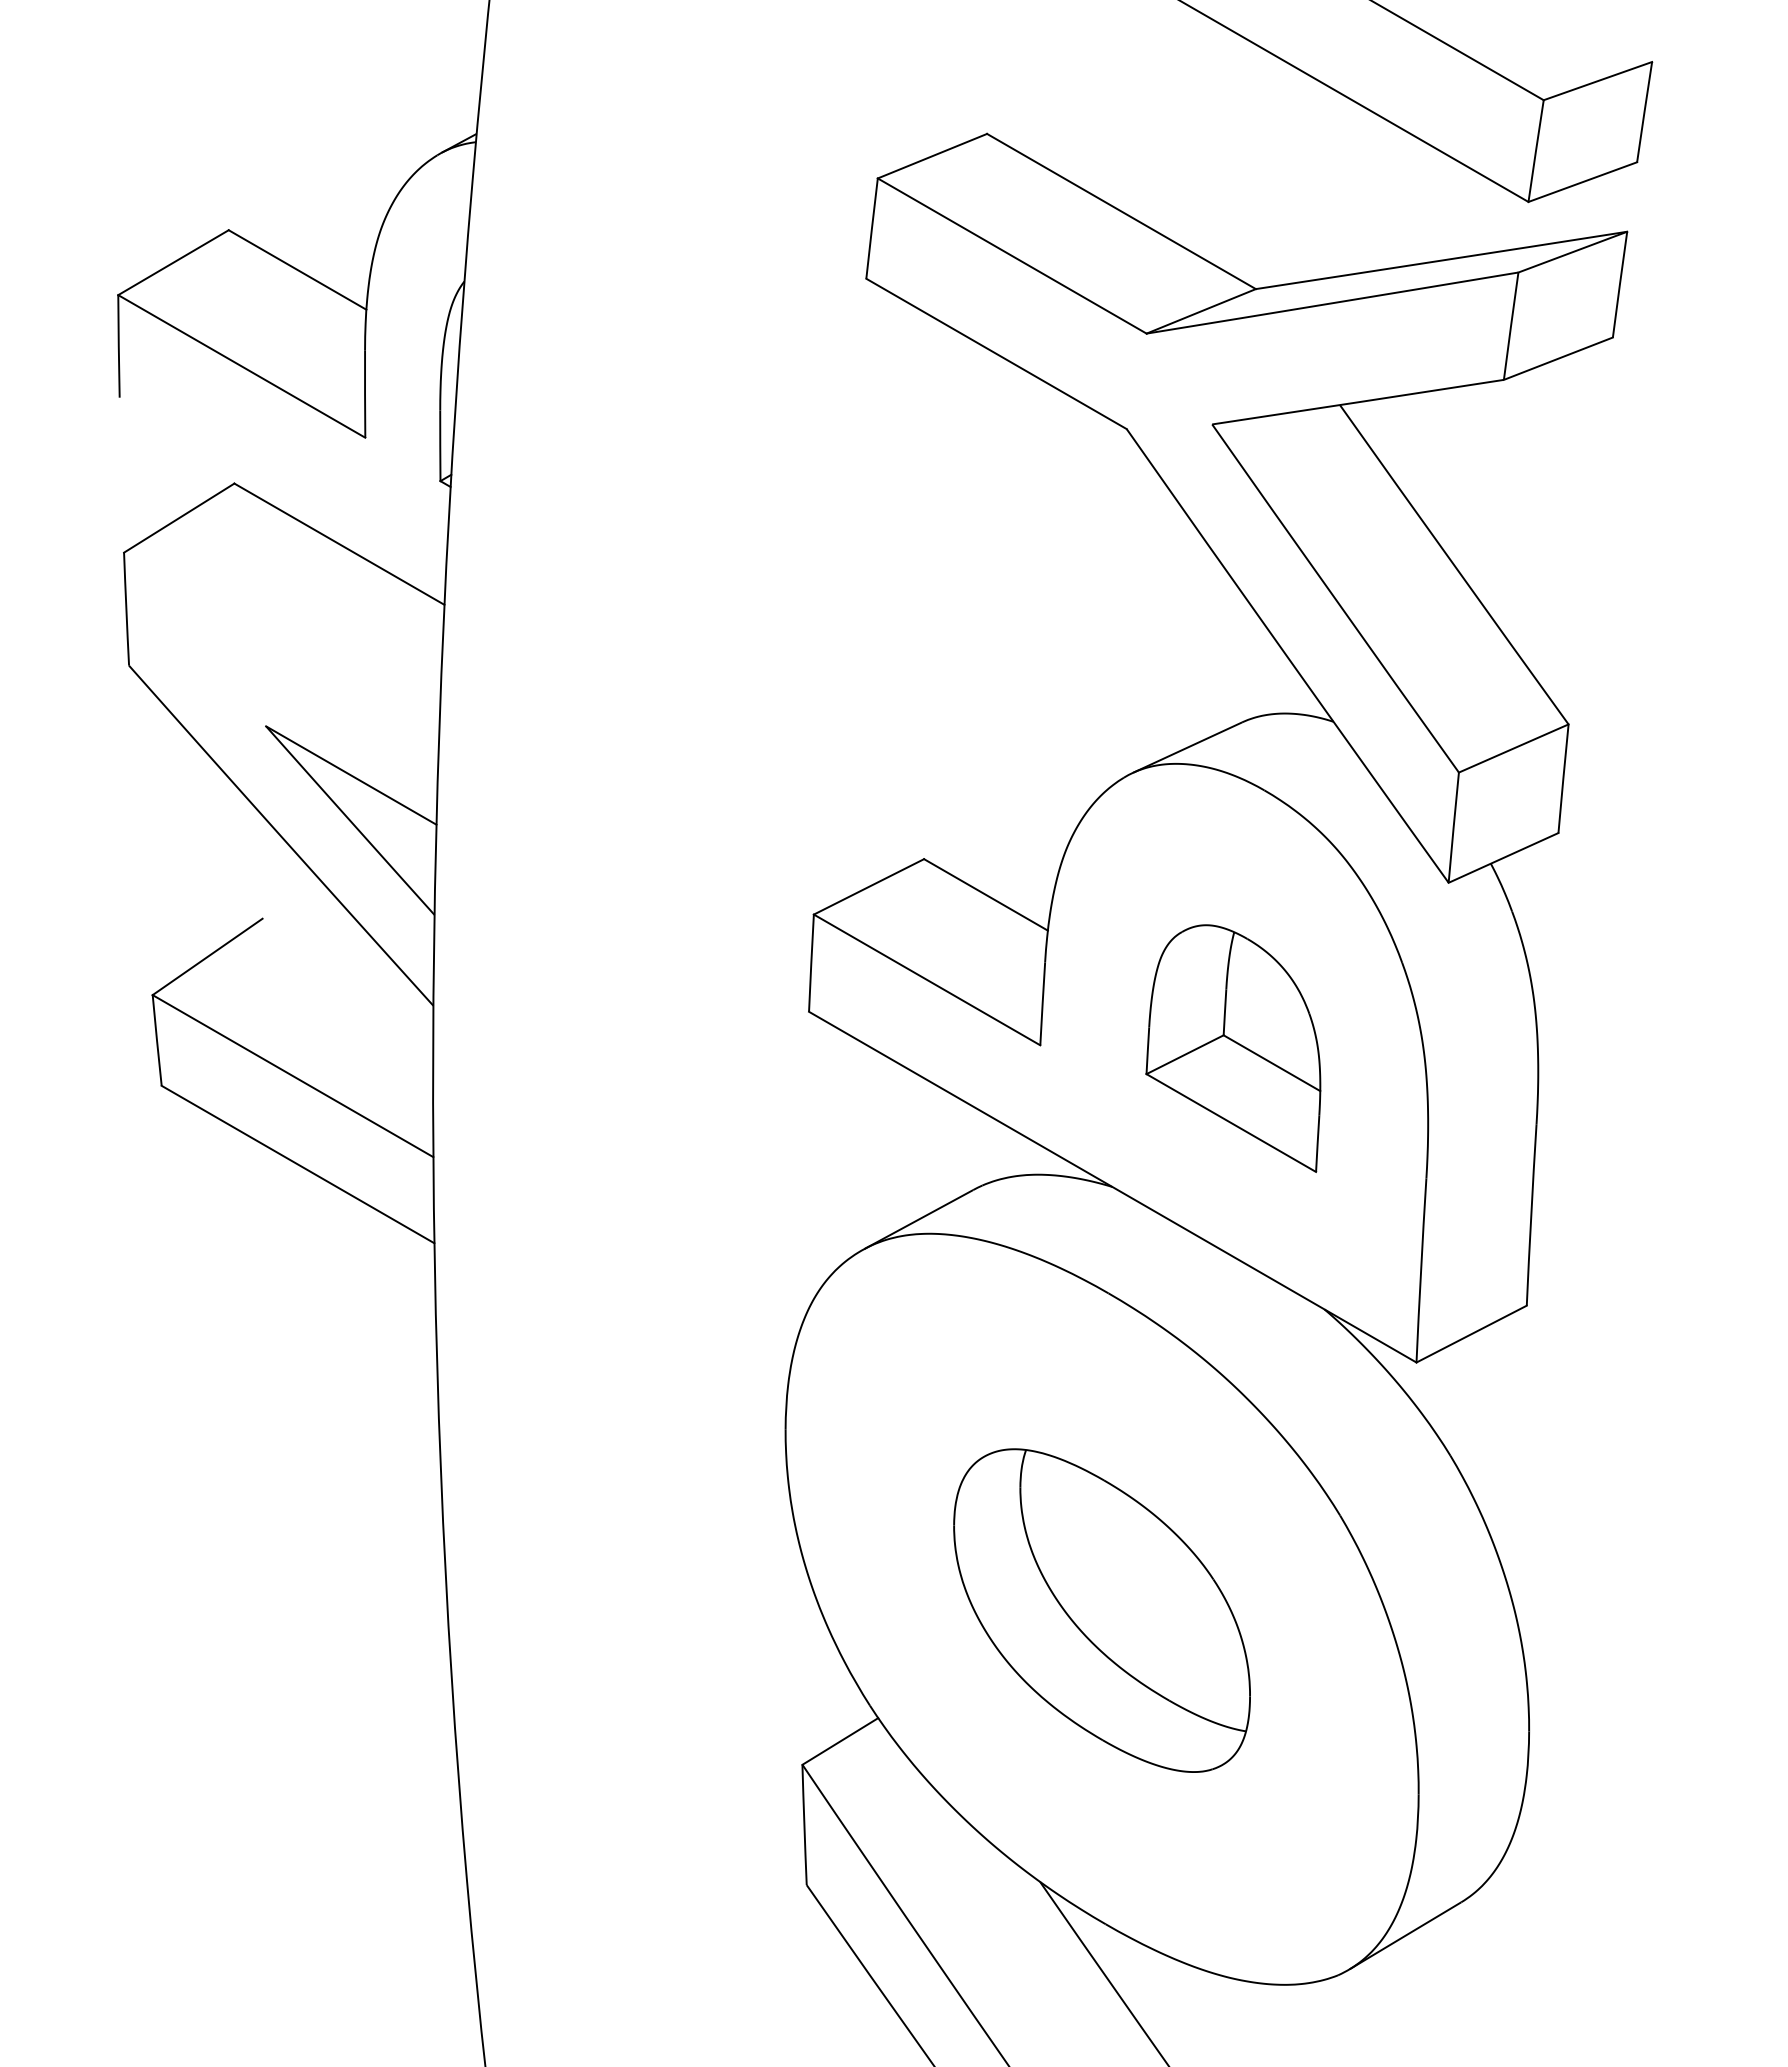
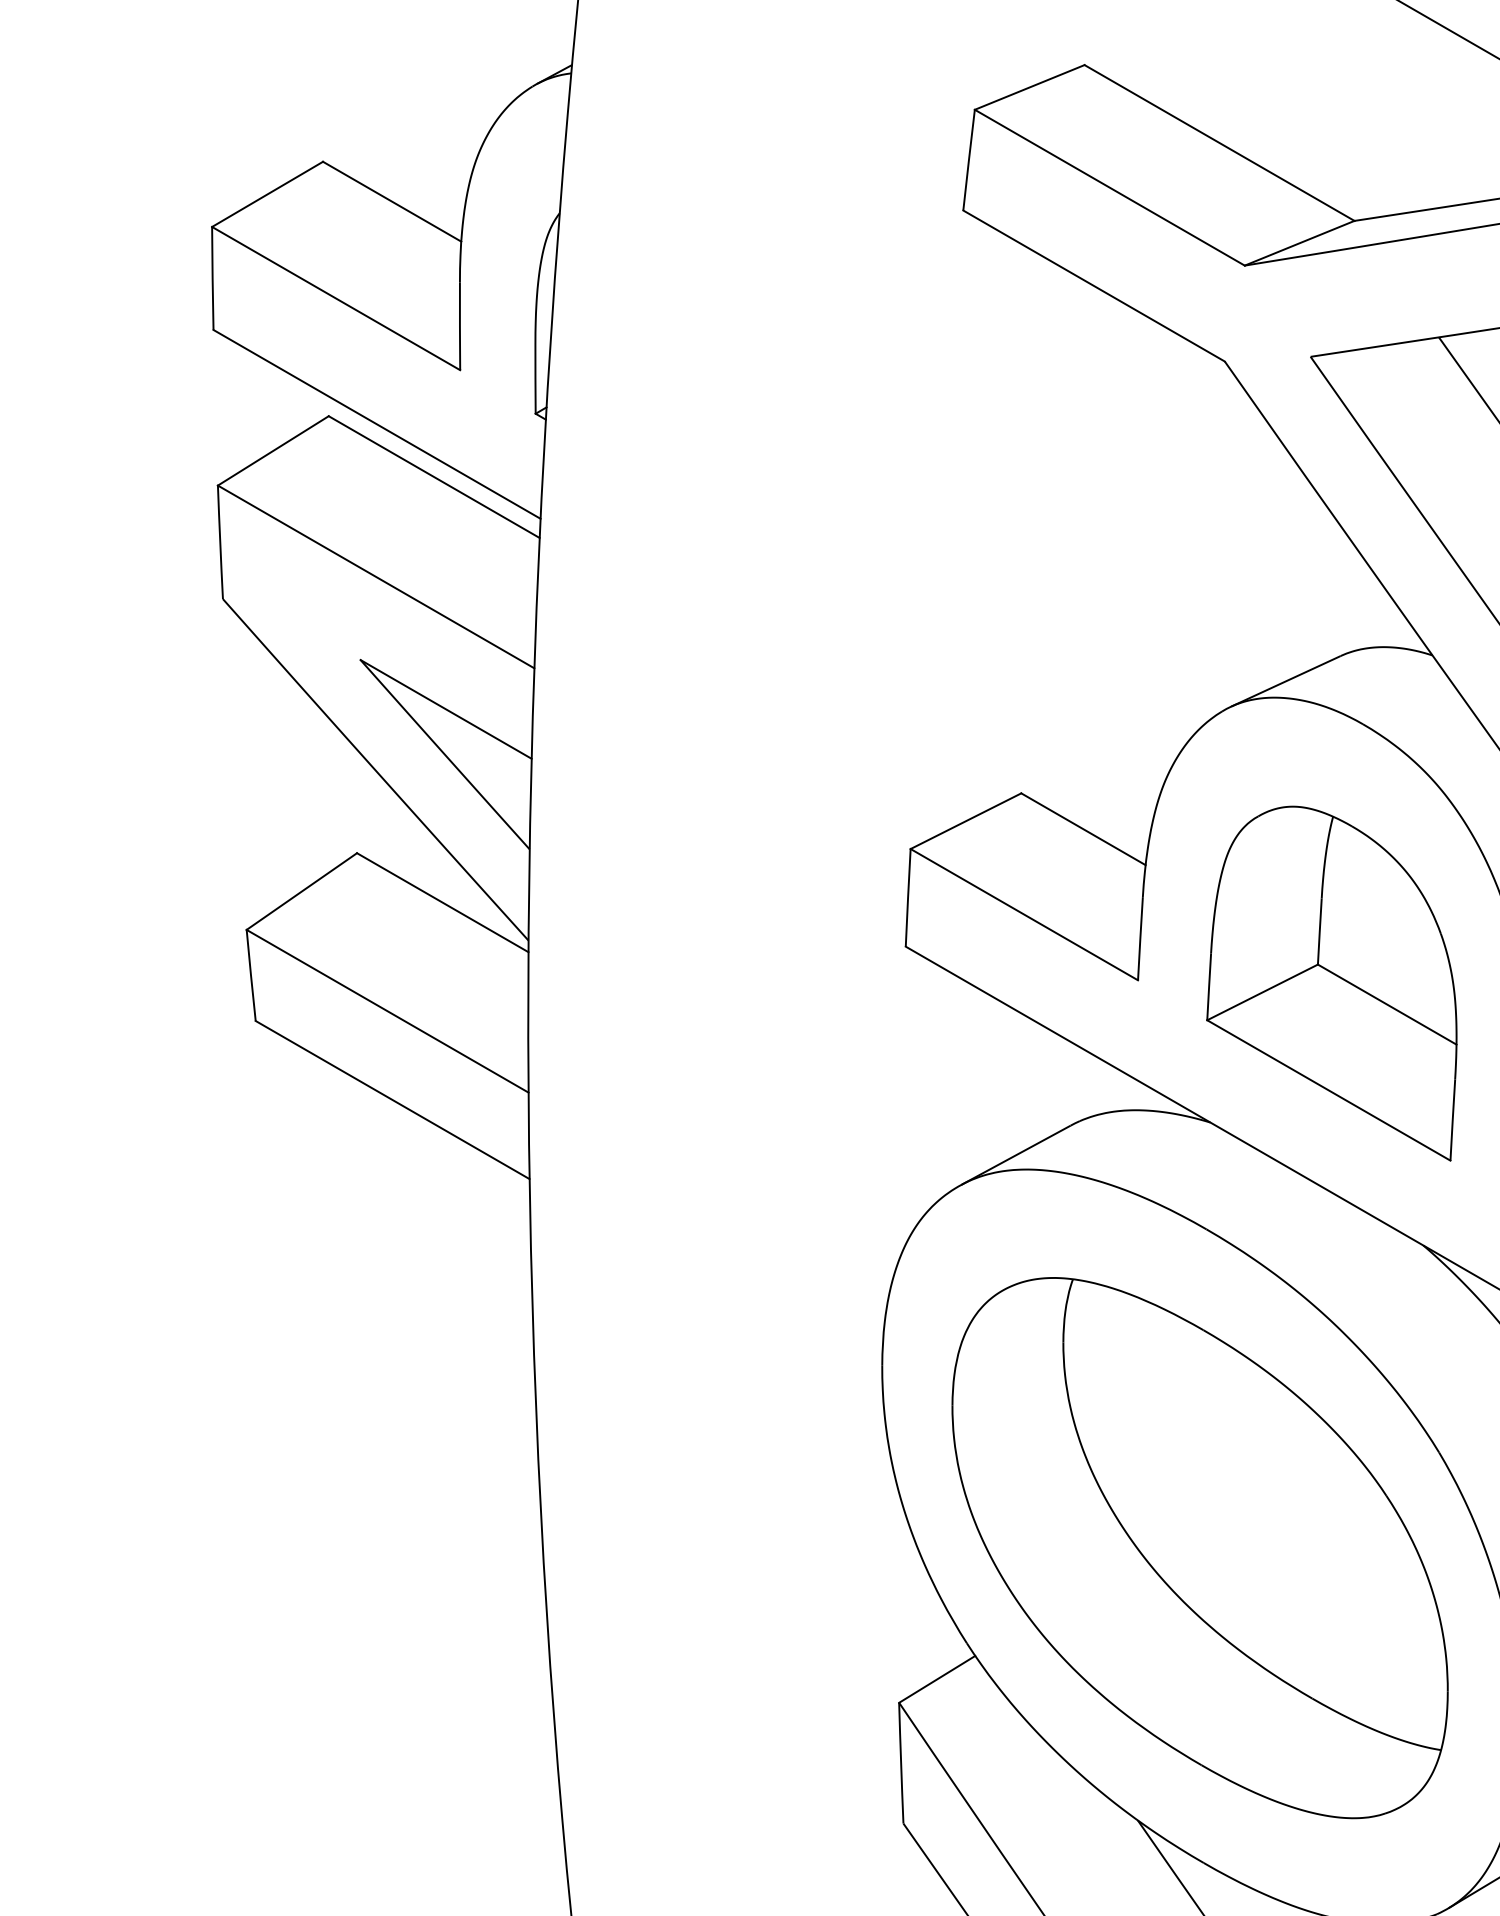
line: (282, 491) -> (377, 424), added
line: (281, 643) -> (376, 576), added
line: (347, 967) -> (442, 902), added
part: (1233, 1048) -> (1332, 983), size x1.43
part: (1101, 1610) -> (1199, 1547), size x1.67

